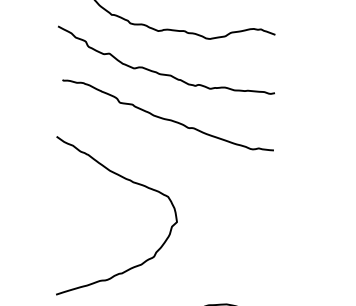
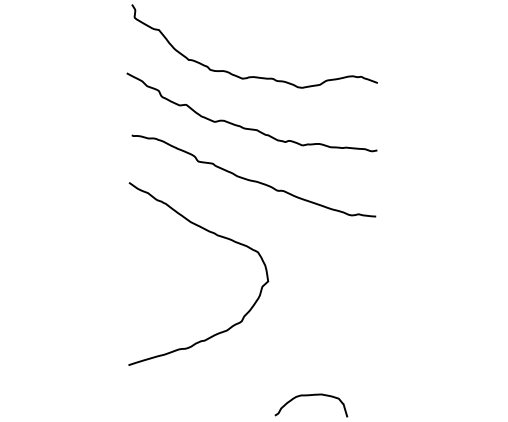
curve: (133, 183) -> (217, 236), moved

